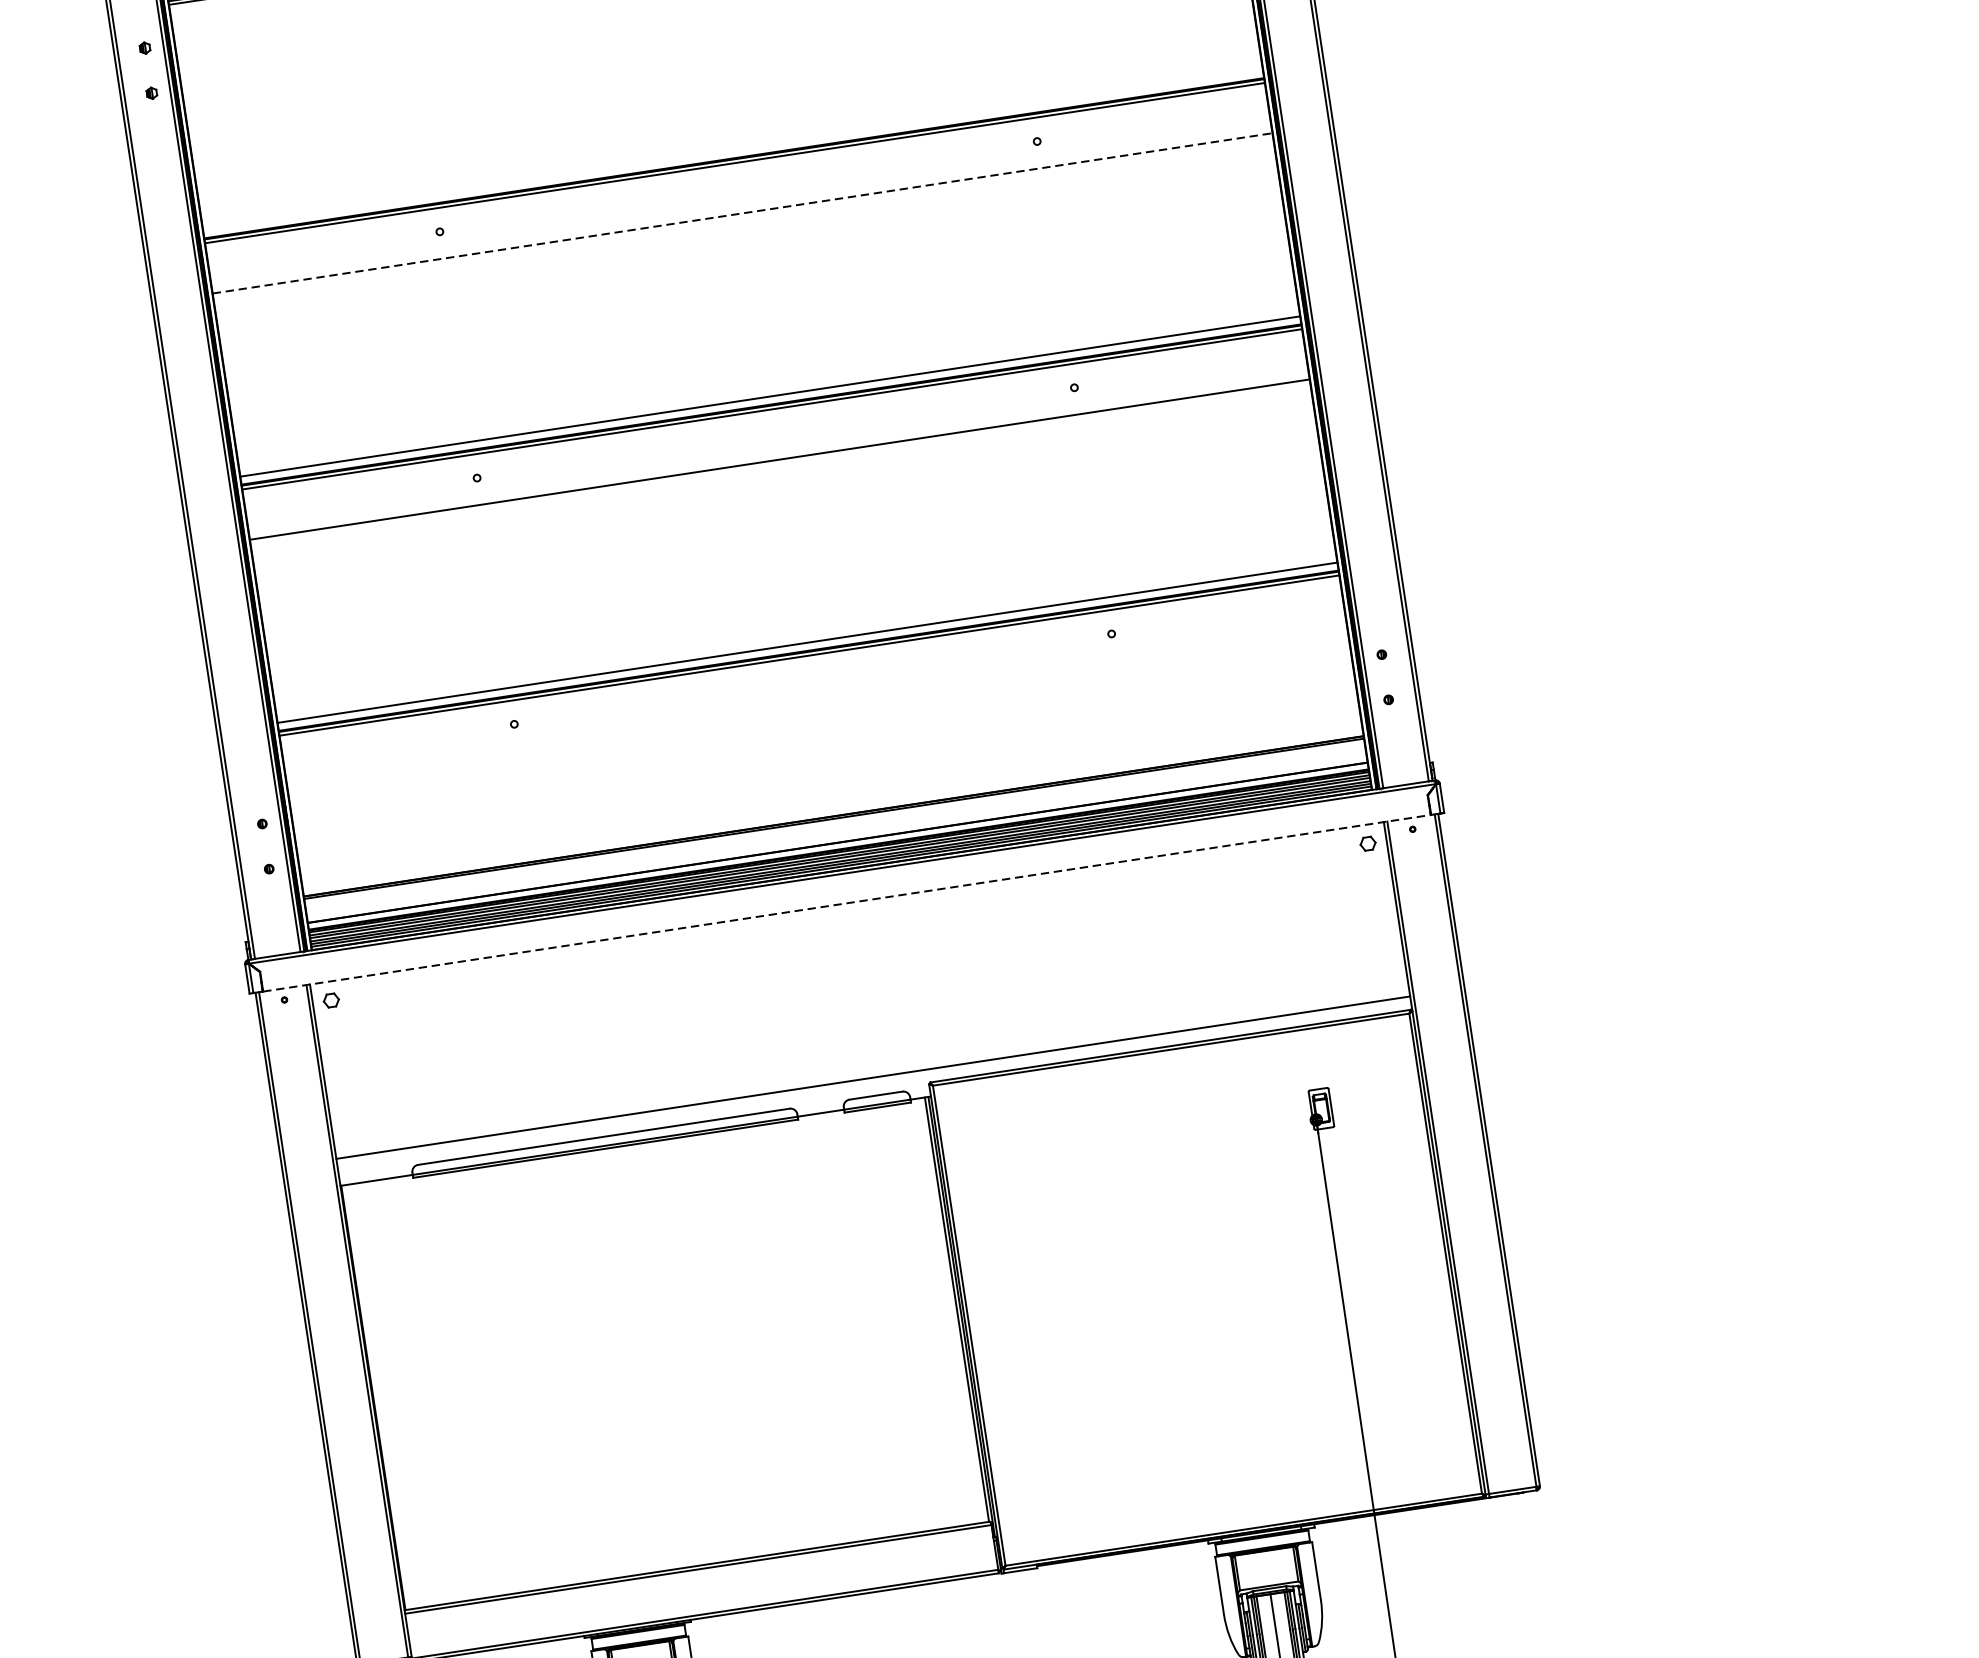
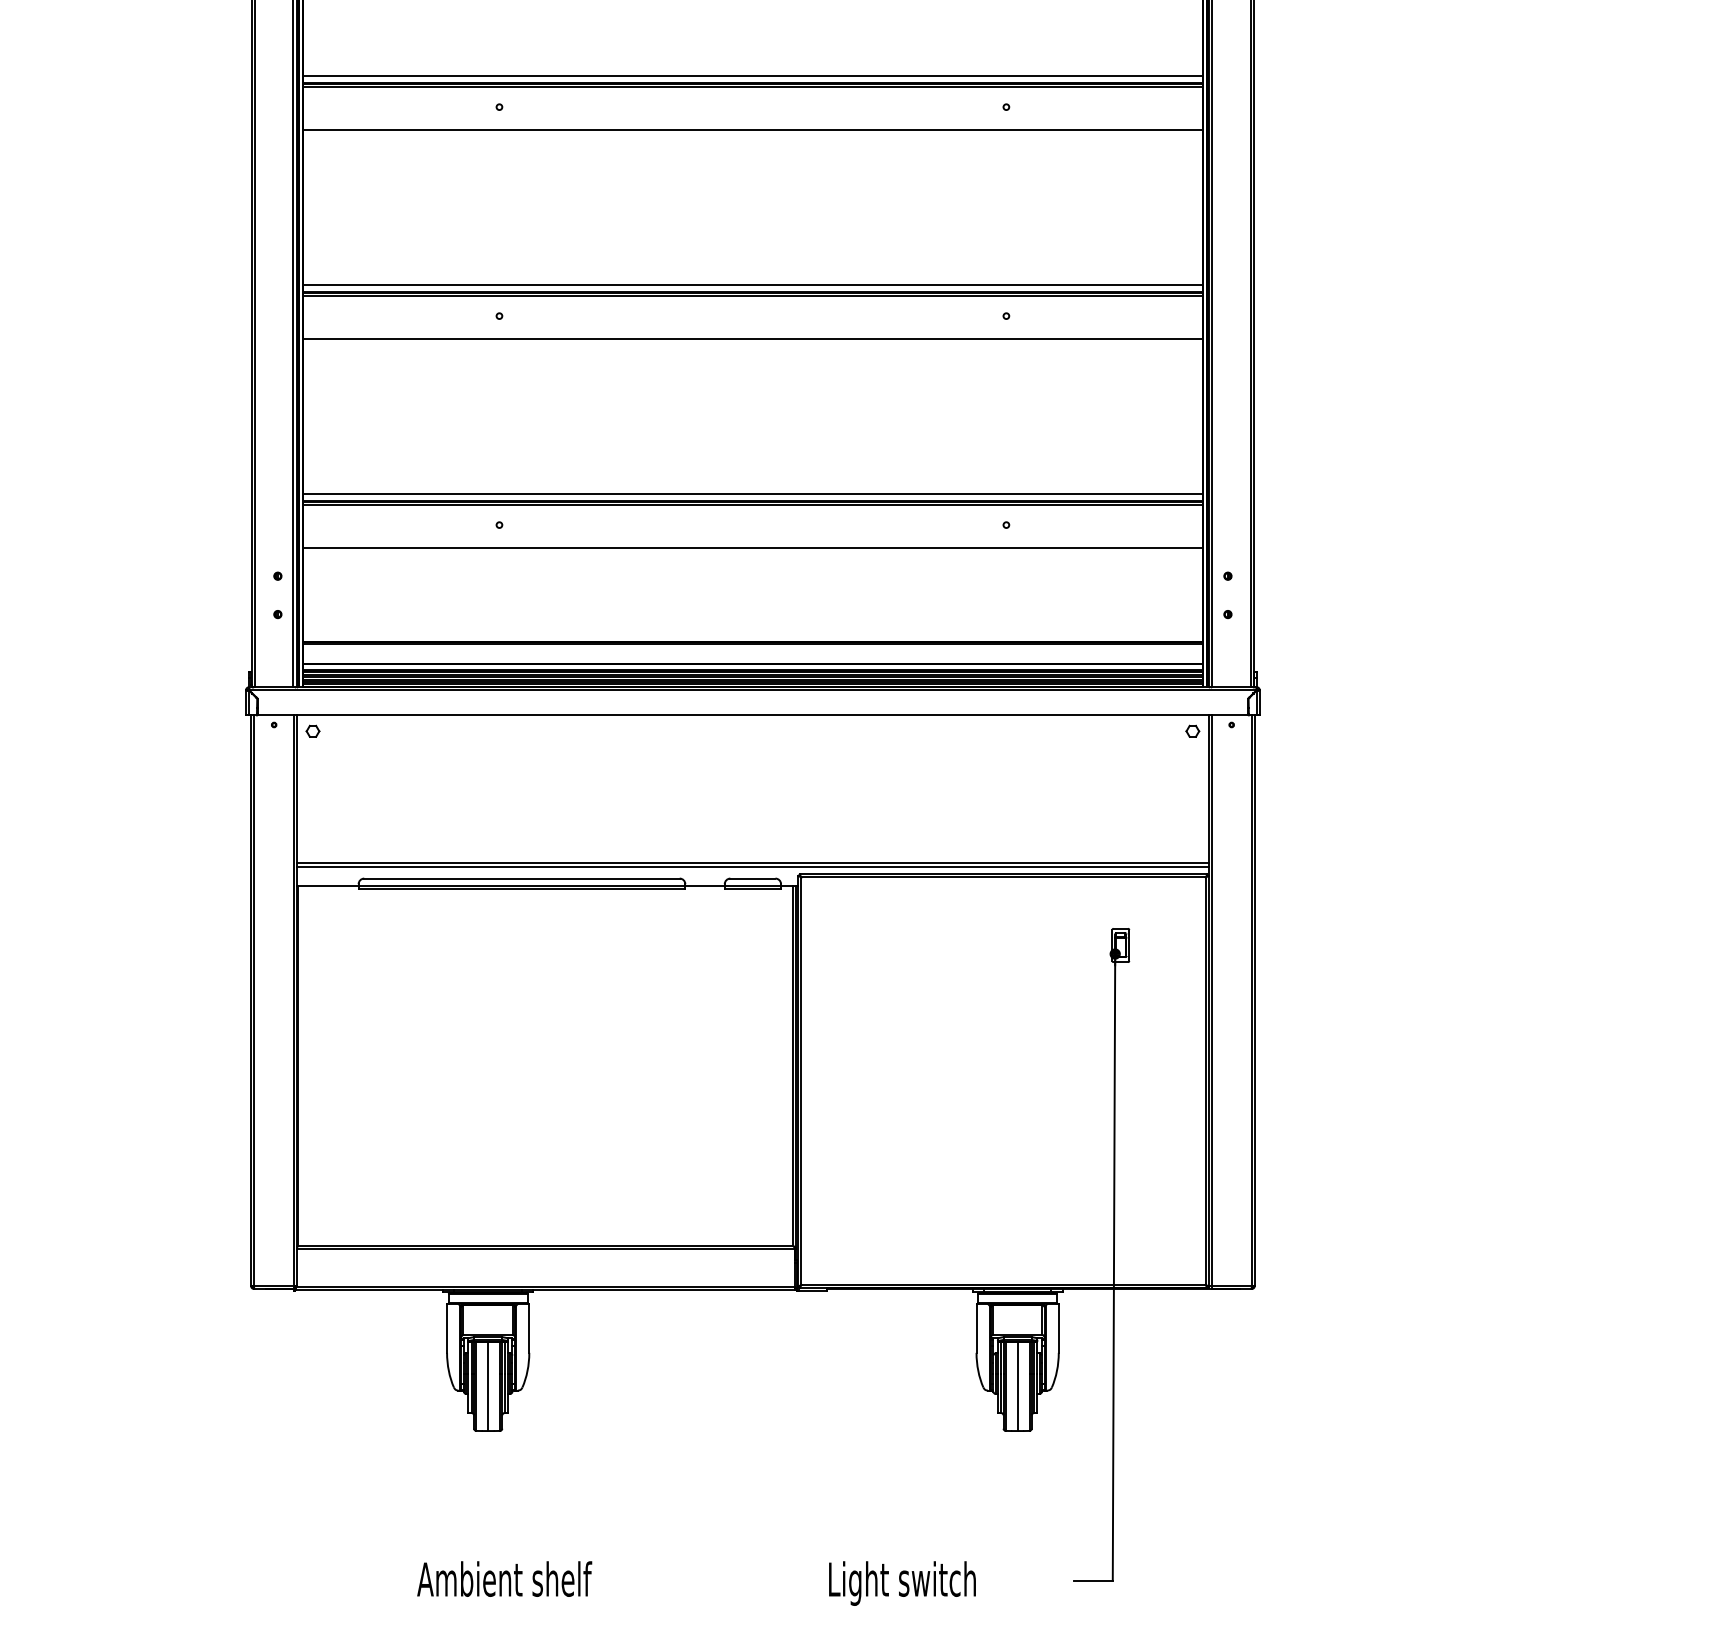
line: (732, 150) -> (752, 76), added
line: (742, 213) -> (752, 129), dashed -> solid
line: (816, 705) -> (752, 547), added
line: (847, 903) -> (753, 715), dashed -> solid
line: (873, 1081) -> (752, 866), added

